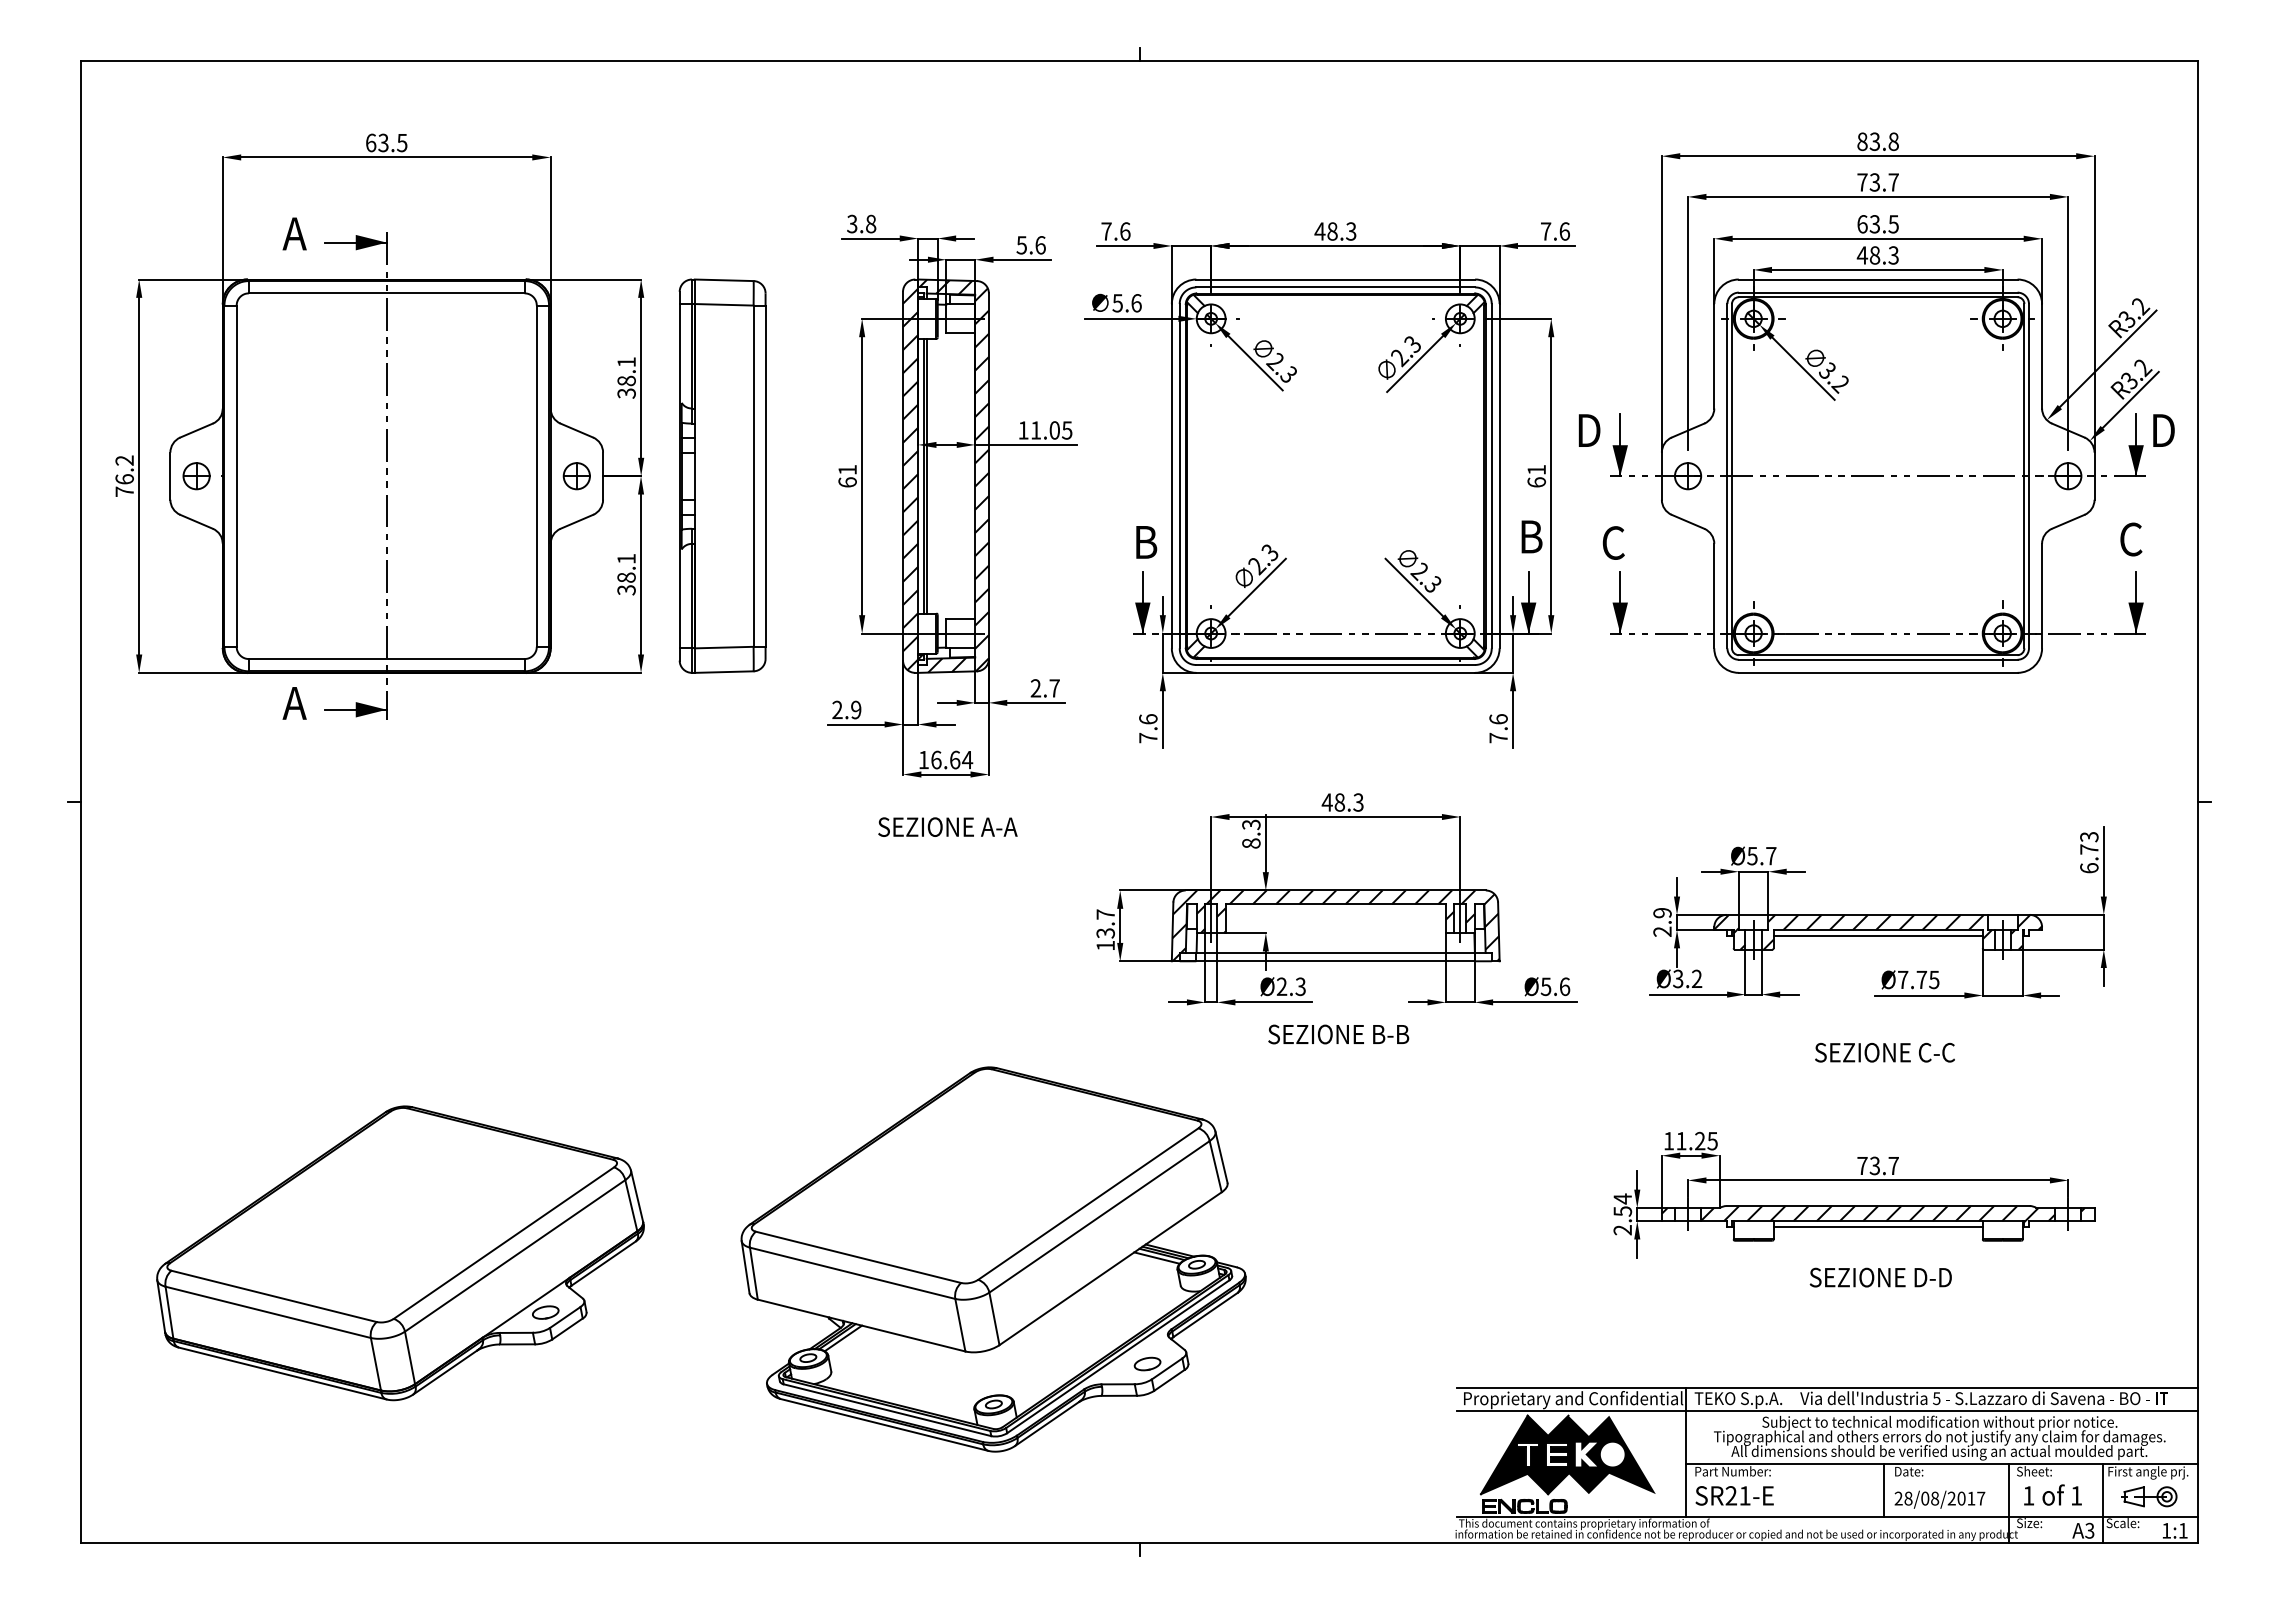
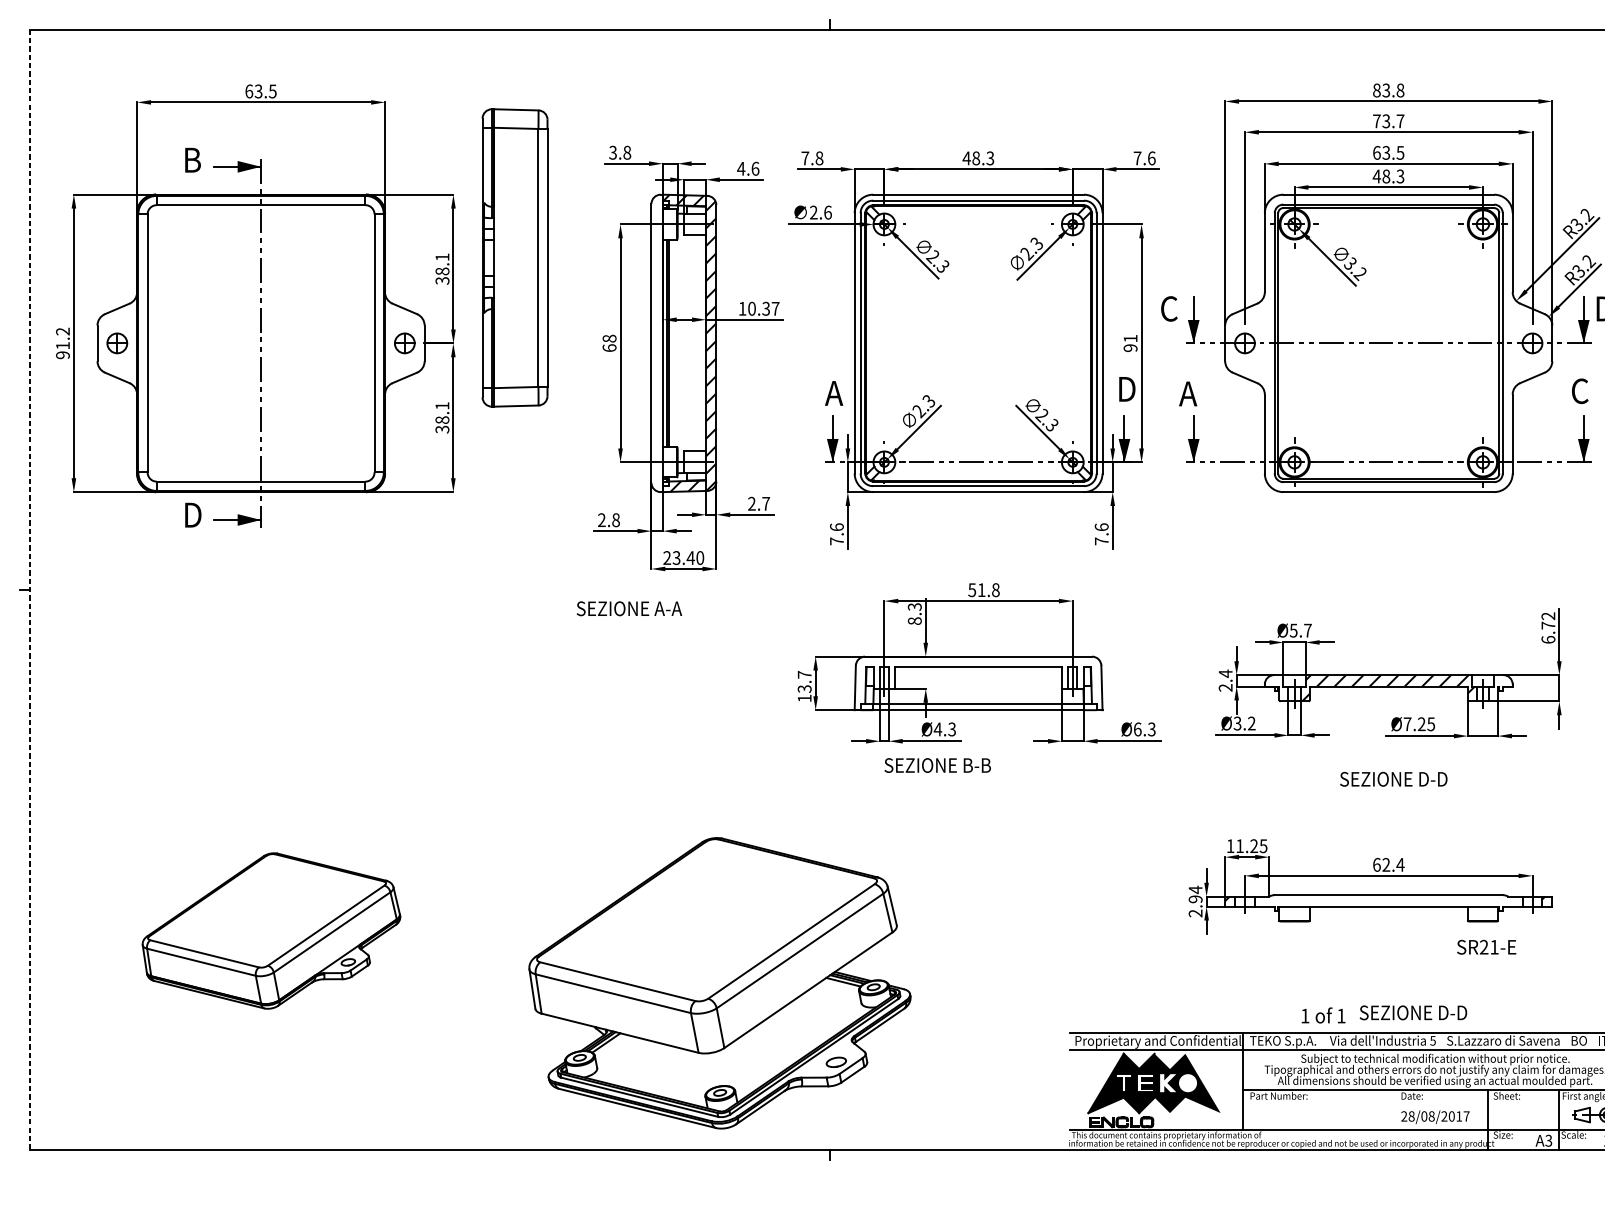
text: (1125, 231) -> (819, 158), 7.6 -> 7.8
text: (294, 233) -> (191, 159), A -> B
text: (1021, 245) -> (741, 168), 5.6 -> 4.6
text: (1117, 303) -> (813, 212), 5.6 -> 2.6
text: (1051, 430) -> (763, 308), 11.05 -> 10.37
text: (1588, 430) -> (1169, 308), D -> C
text: (847, 469) -> (609, 338), 61 -> 68
part: (722, 475) -> (514, 257), moved
hatch: (912, 479) -> (658, 345), removed
text: (1536, 482) -> (1130, 348), 61 -> 91
text: (124, 485) -> (62, 350), 76.2 -> 91.2
text: (1534, 536) -> (1128, 389), B -> D
text: (1144, 542) -> (834, 393), B -> A
text: (1612, 542) -> (1187, 393), C -> A
text: (294, 703) -> (191, 515), A -> D
text: (856, 709) -> (616, 519), 2.9 -> 2.8
text: (945, 759) -> (683, 557), 16.64 -> 23.40
line: (81, 802) -> (30, 590), solid -> dashed
text: (1342, 802) -> (983, 590), 48.3 -> 51.8
text: (947, 826) -> (629, 608), moved
text: (2089, 836) -> (1548, 615), 6.73 -> 6.72
text: (1662, 912) -> (1225, 673), 2.9 -> 2.4
hatch: (1335, 925) -> (978, 683), removed
hatch: (1729, 931) -> (1276, 687), removed
hatch: (2026, 931) -> (1500, 687), removed
line: (1877, 935) -> (1388, 690), removed
text: (1921, 979) -> (1421, 723), Ø7.75 -> Ø7.25
text: (1281, 986) -> (937, 729), Ø2.3 -> Ø4.3
text: (1555, 986) -> (1144, 729), Ø5.6 -> Ø6.3
text: (1338, 1034) -> (937, 765), moved
text: (1884, 1052) -> (1393, 779), SEZIONE C-C -> SEZIONE D-D
text: (1878, 1165) -> (1388, 864), 73.7 -> 62.4
text: (1622, 1211) -> (1195, 899), 2.54 -> 2.94
hatch: (1878, 1214) -> (1388, 901), removed
line: (1877, 1227) -> (1388, 911), removed
part: (400, 1253) -> (271, 931), size x0.7
part: (993, 1259) -> (719, 983), moved
text: (1880, 1277) -> (1413, 1012), moved
line: (1883, 1490) -> (1392, 1110), removed
text: (2052, 1494) -> (1323, 1015), moved
text: (1734, 1495) -> (1486, 947), moved

